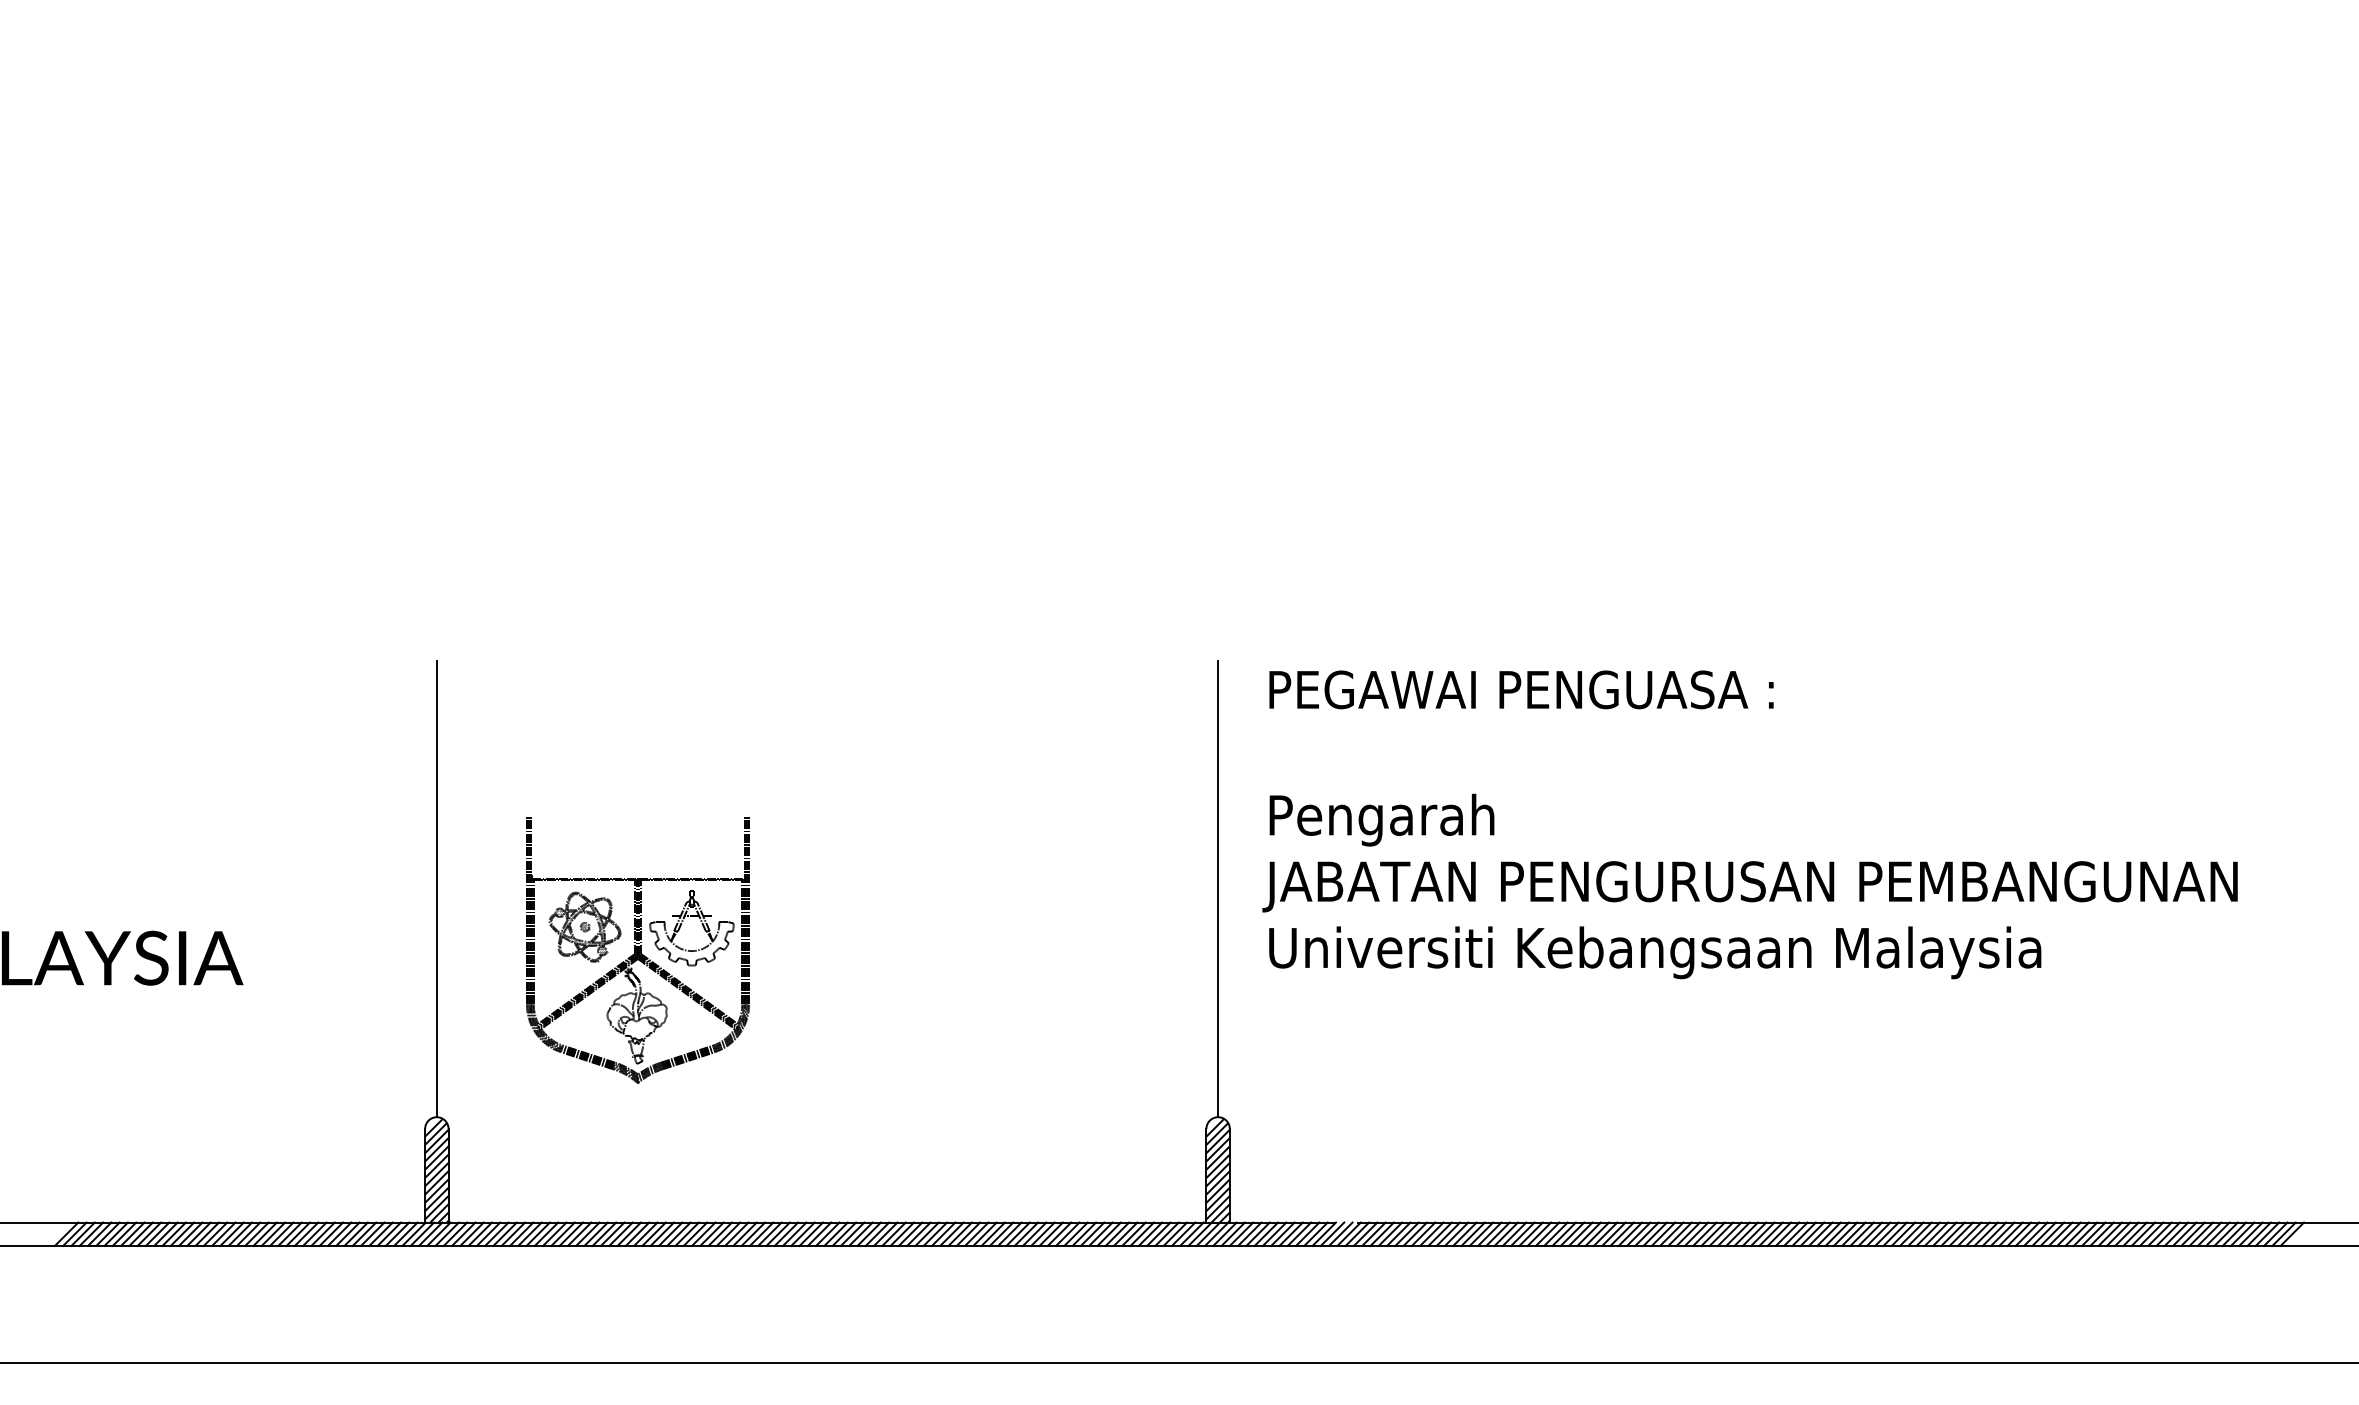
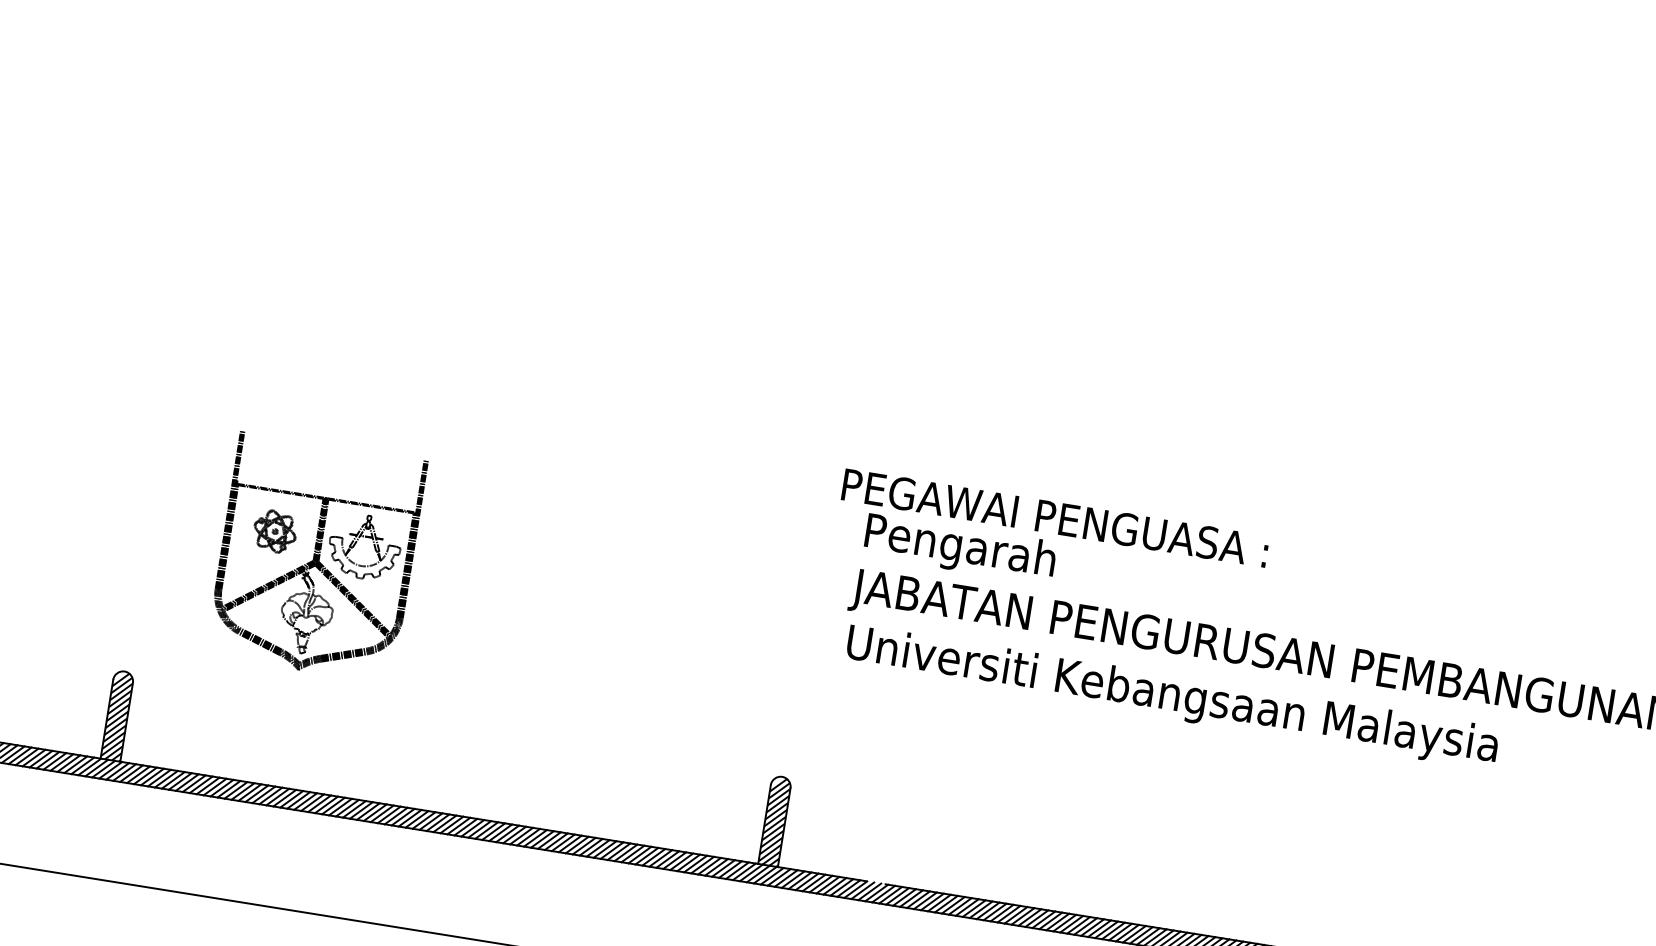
text: (1521, 689) -> (1055, 517), moved
line: (436, 888) -> (155, 478), removed
line: (1218, 888) -> (813, 584), removed
part: (584, 926) -> (274, 530), size x0.7

